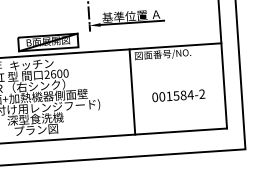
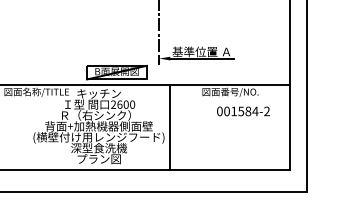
line: (132, 91) -> (169, 127), moved
text: (178, 95) -> (243, 111), moved

